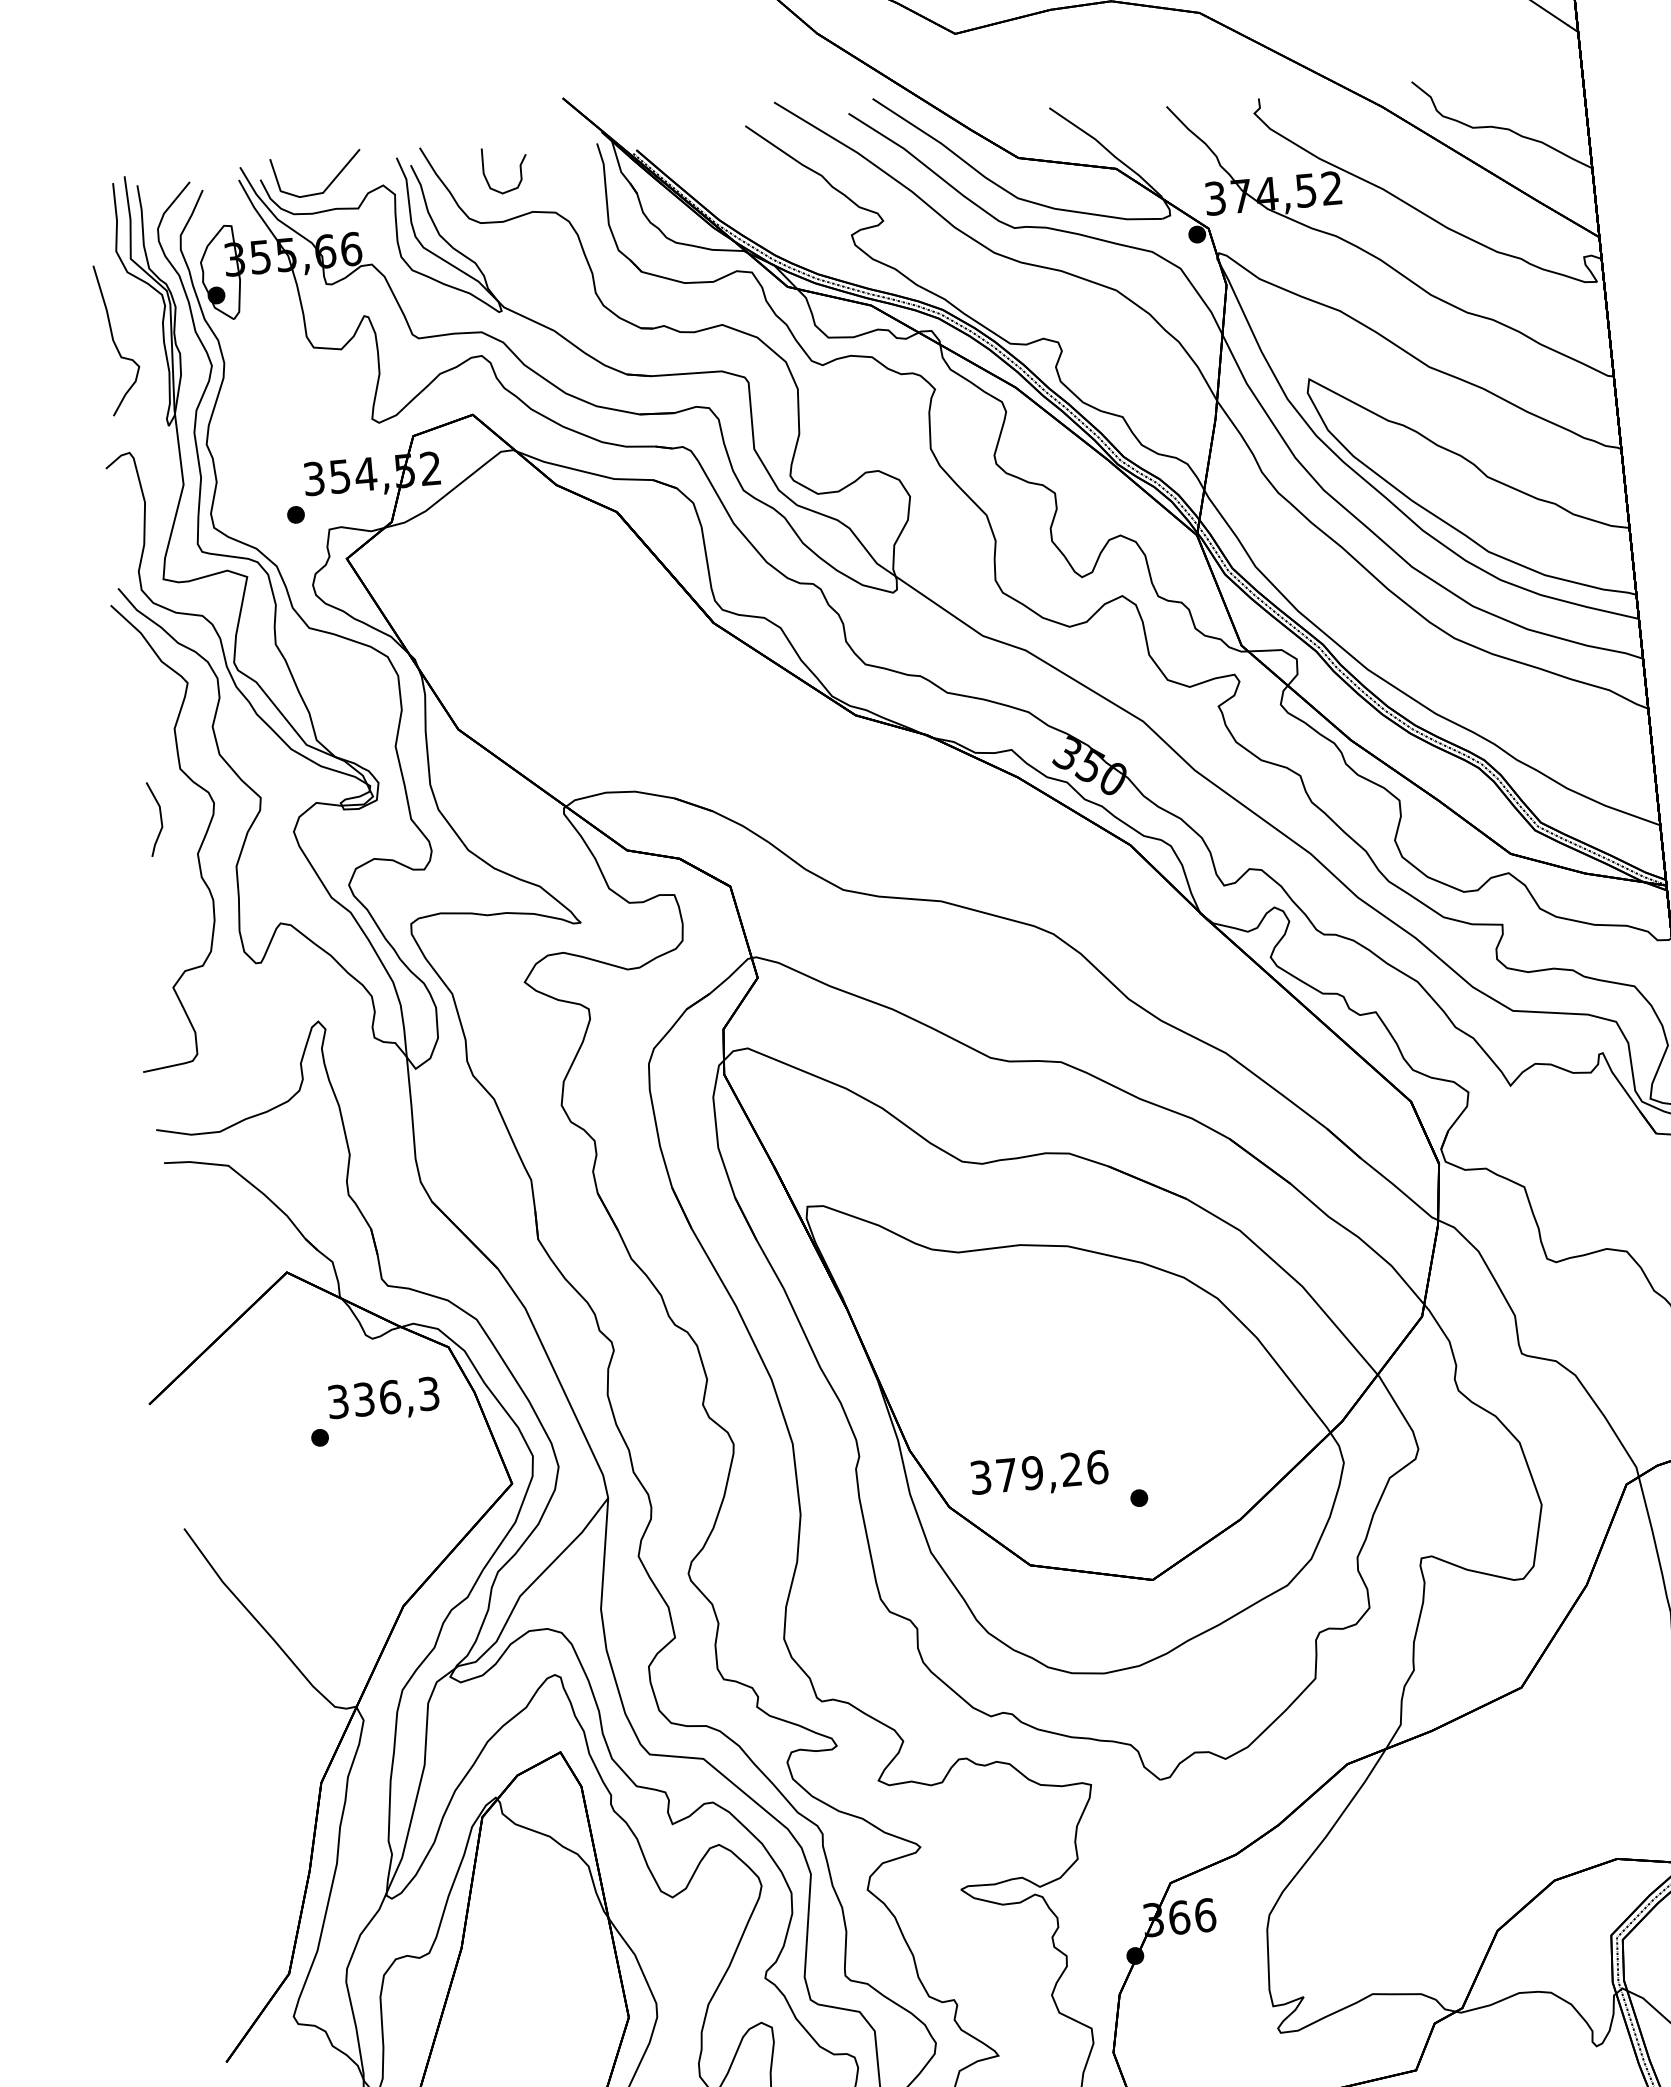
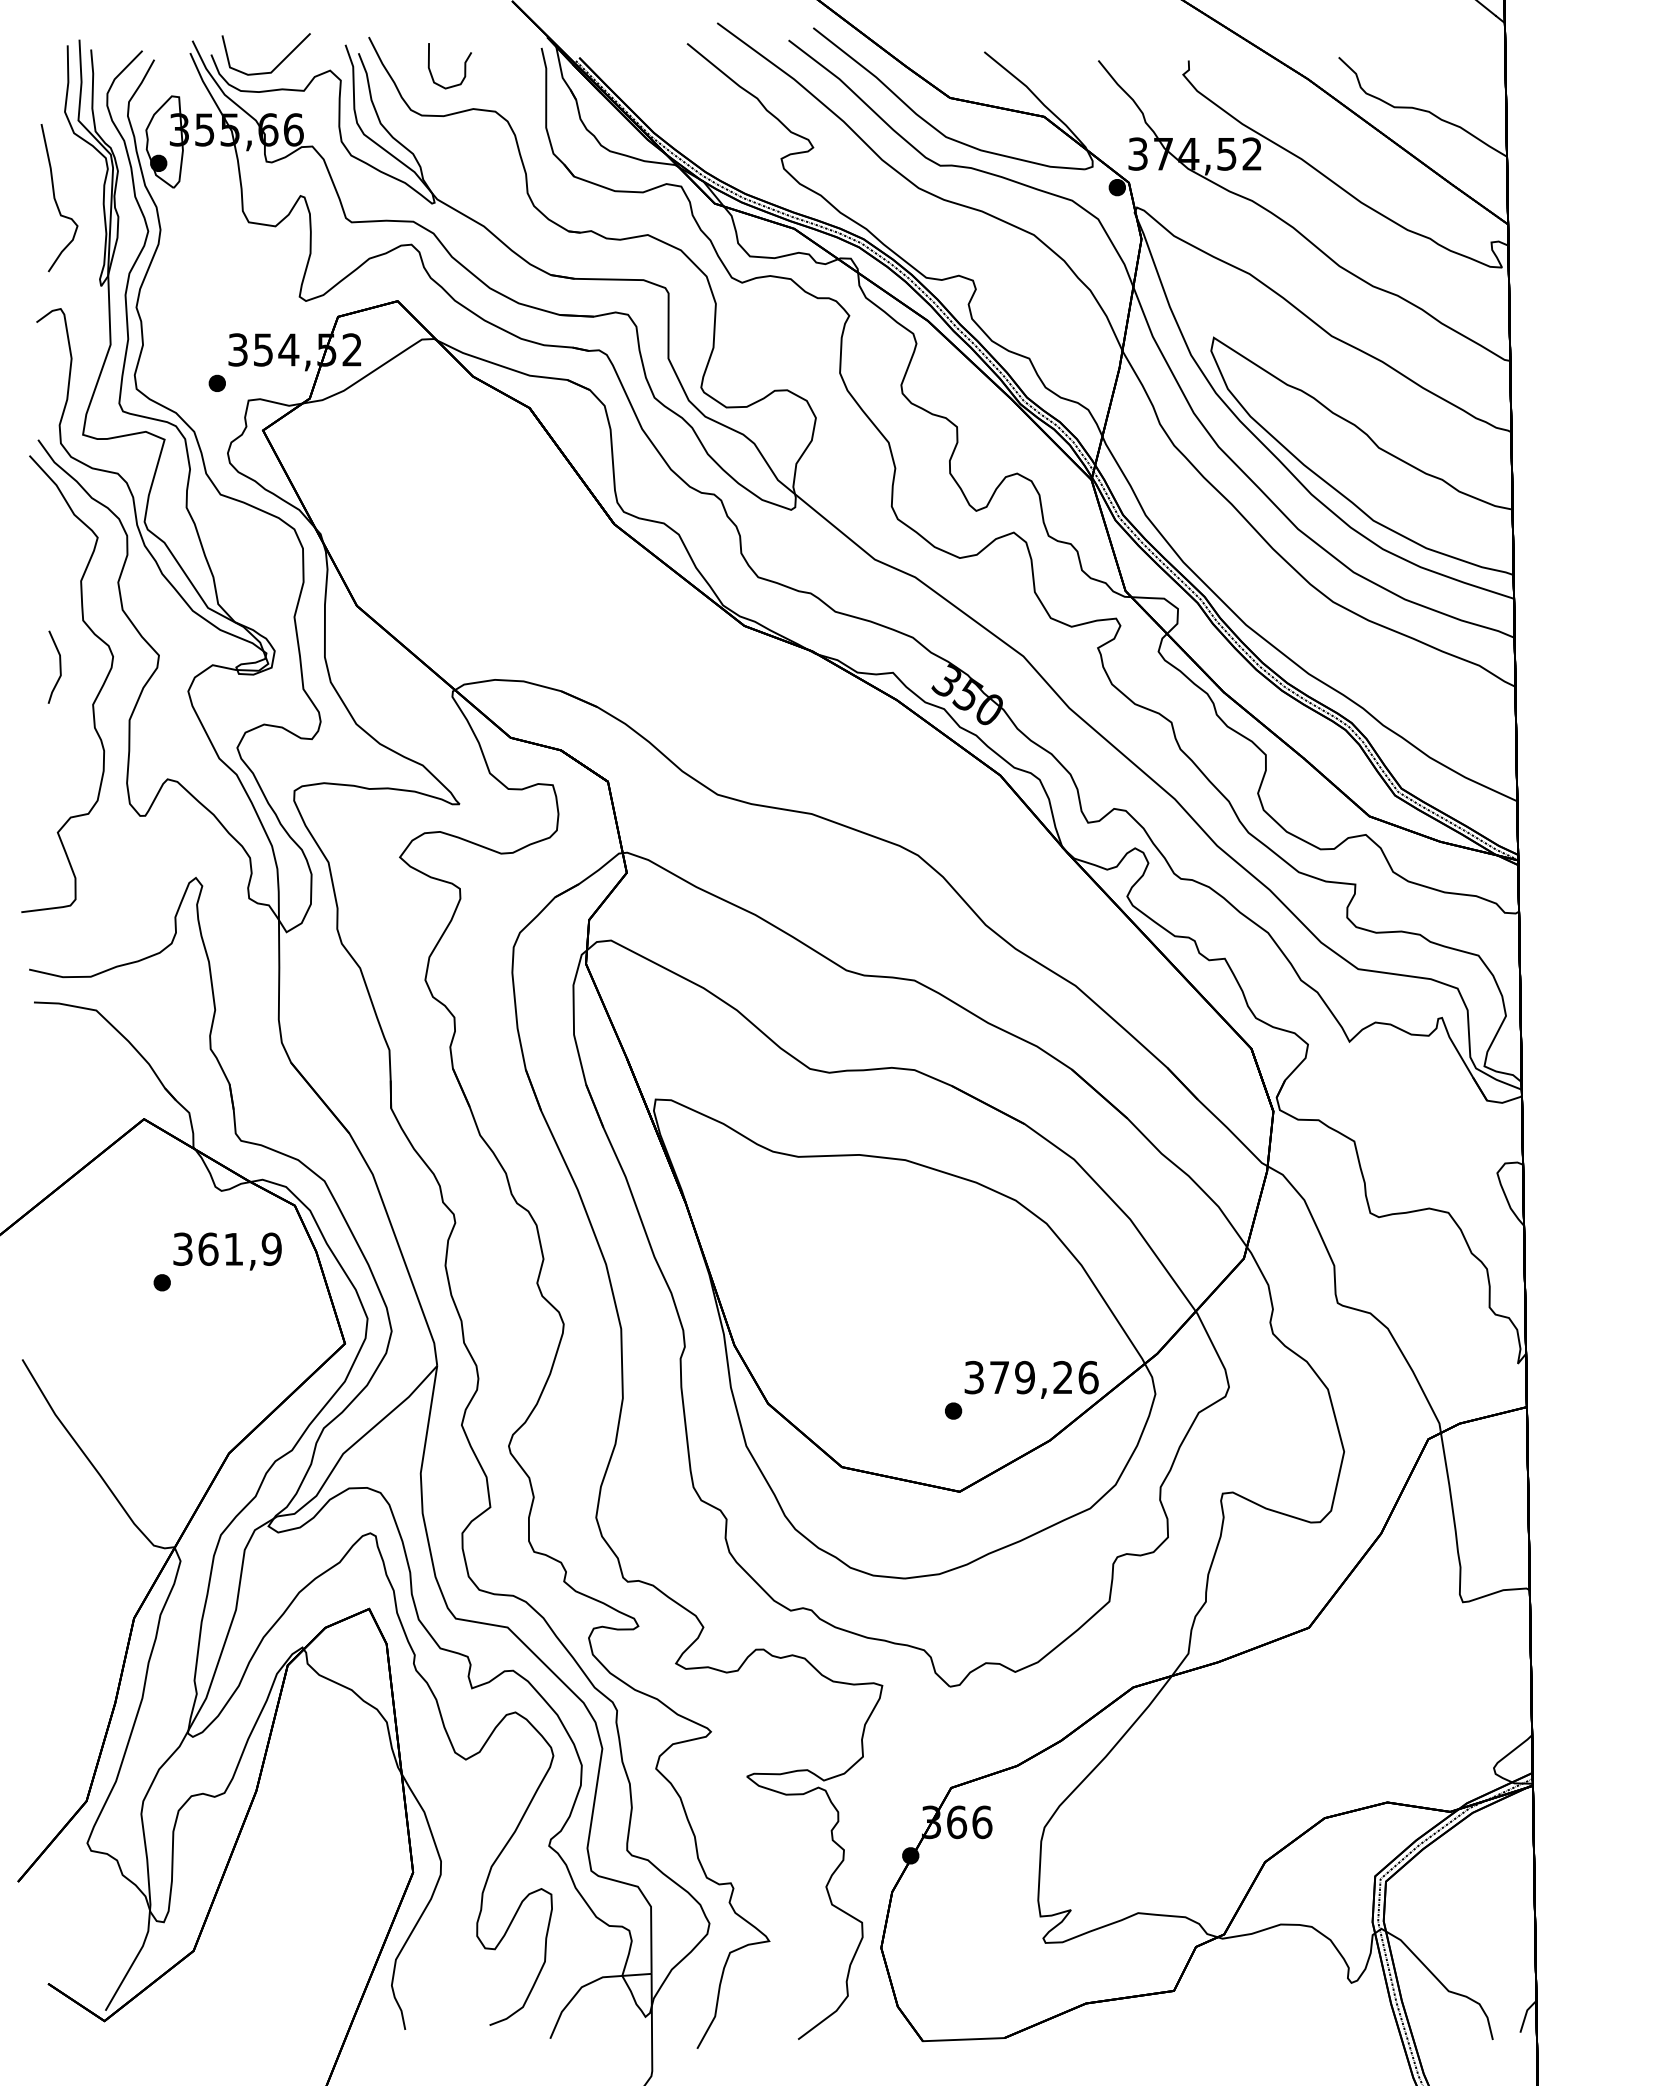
text: (395, 1395) -> (239, 1248), 336,3 -> 361,9
text: (1039, 1474) -> (1031, 1379), moved

